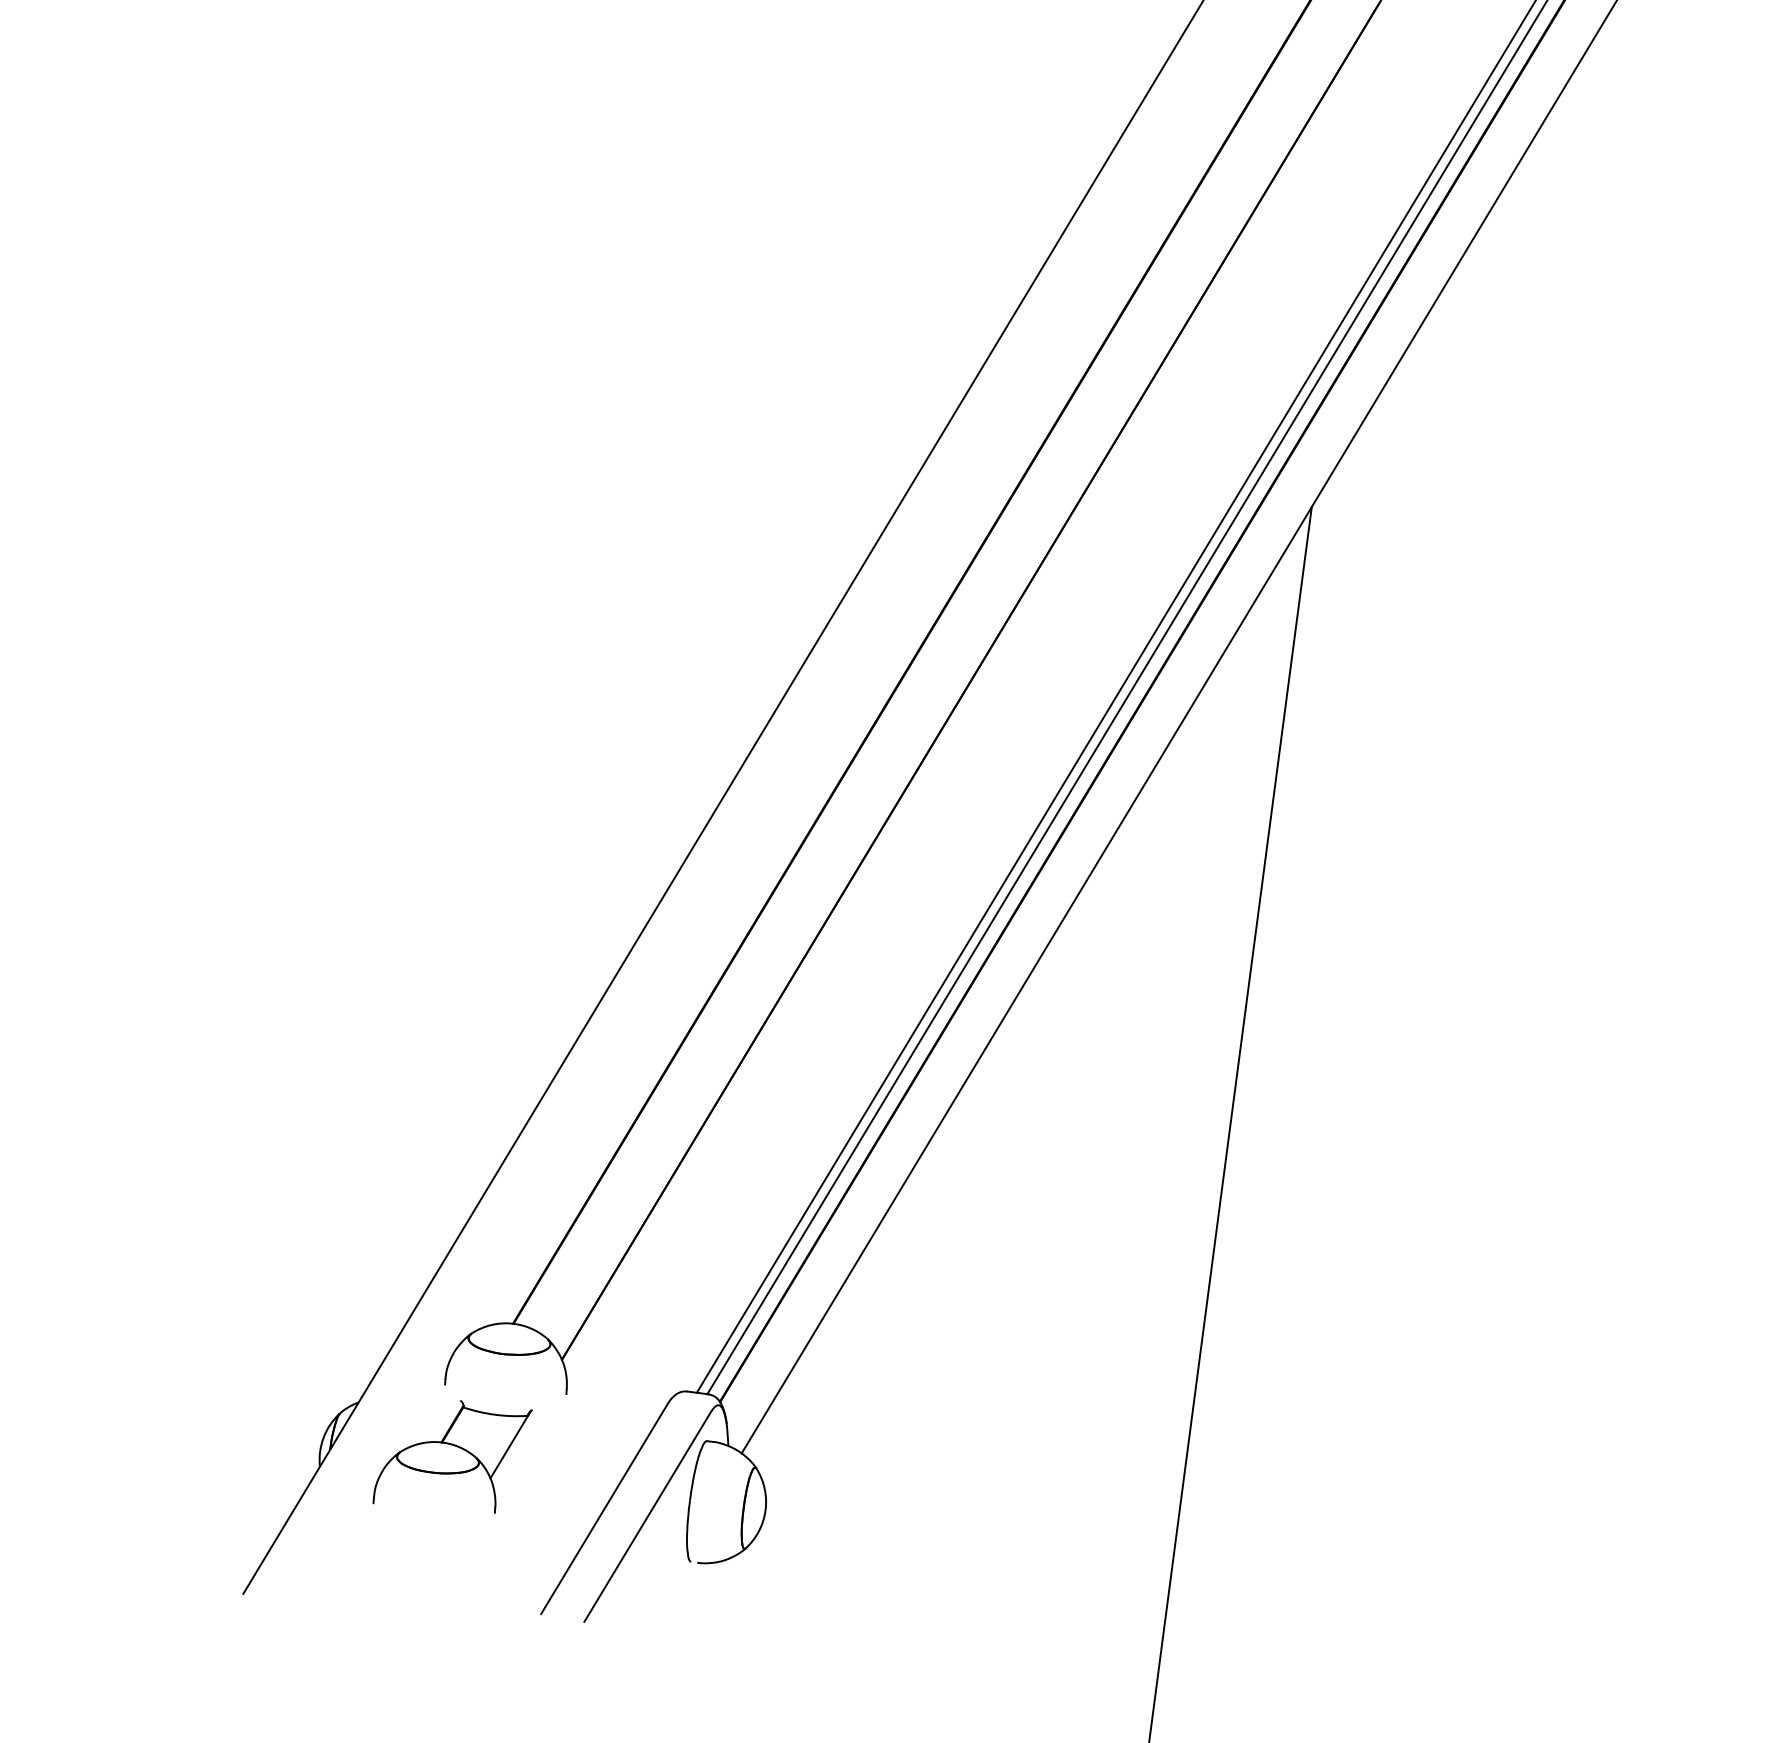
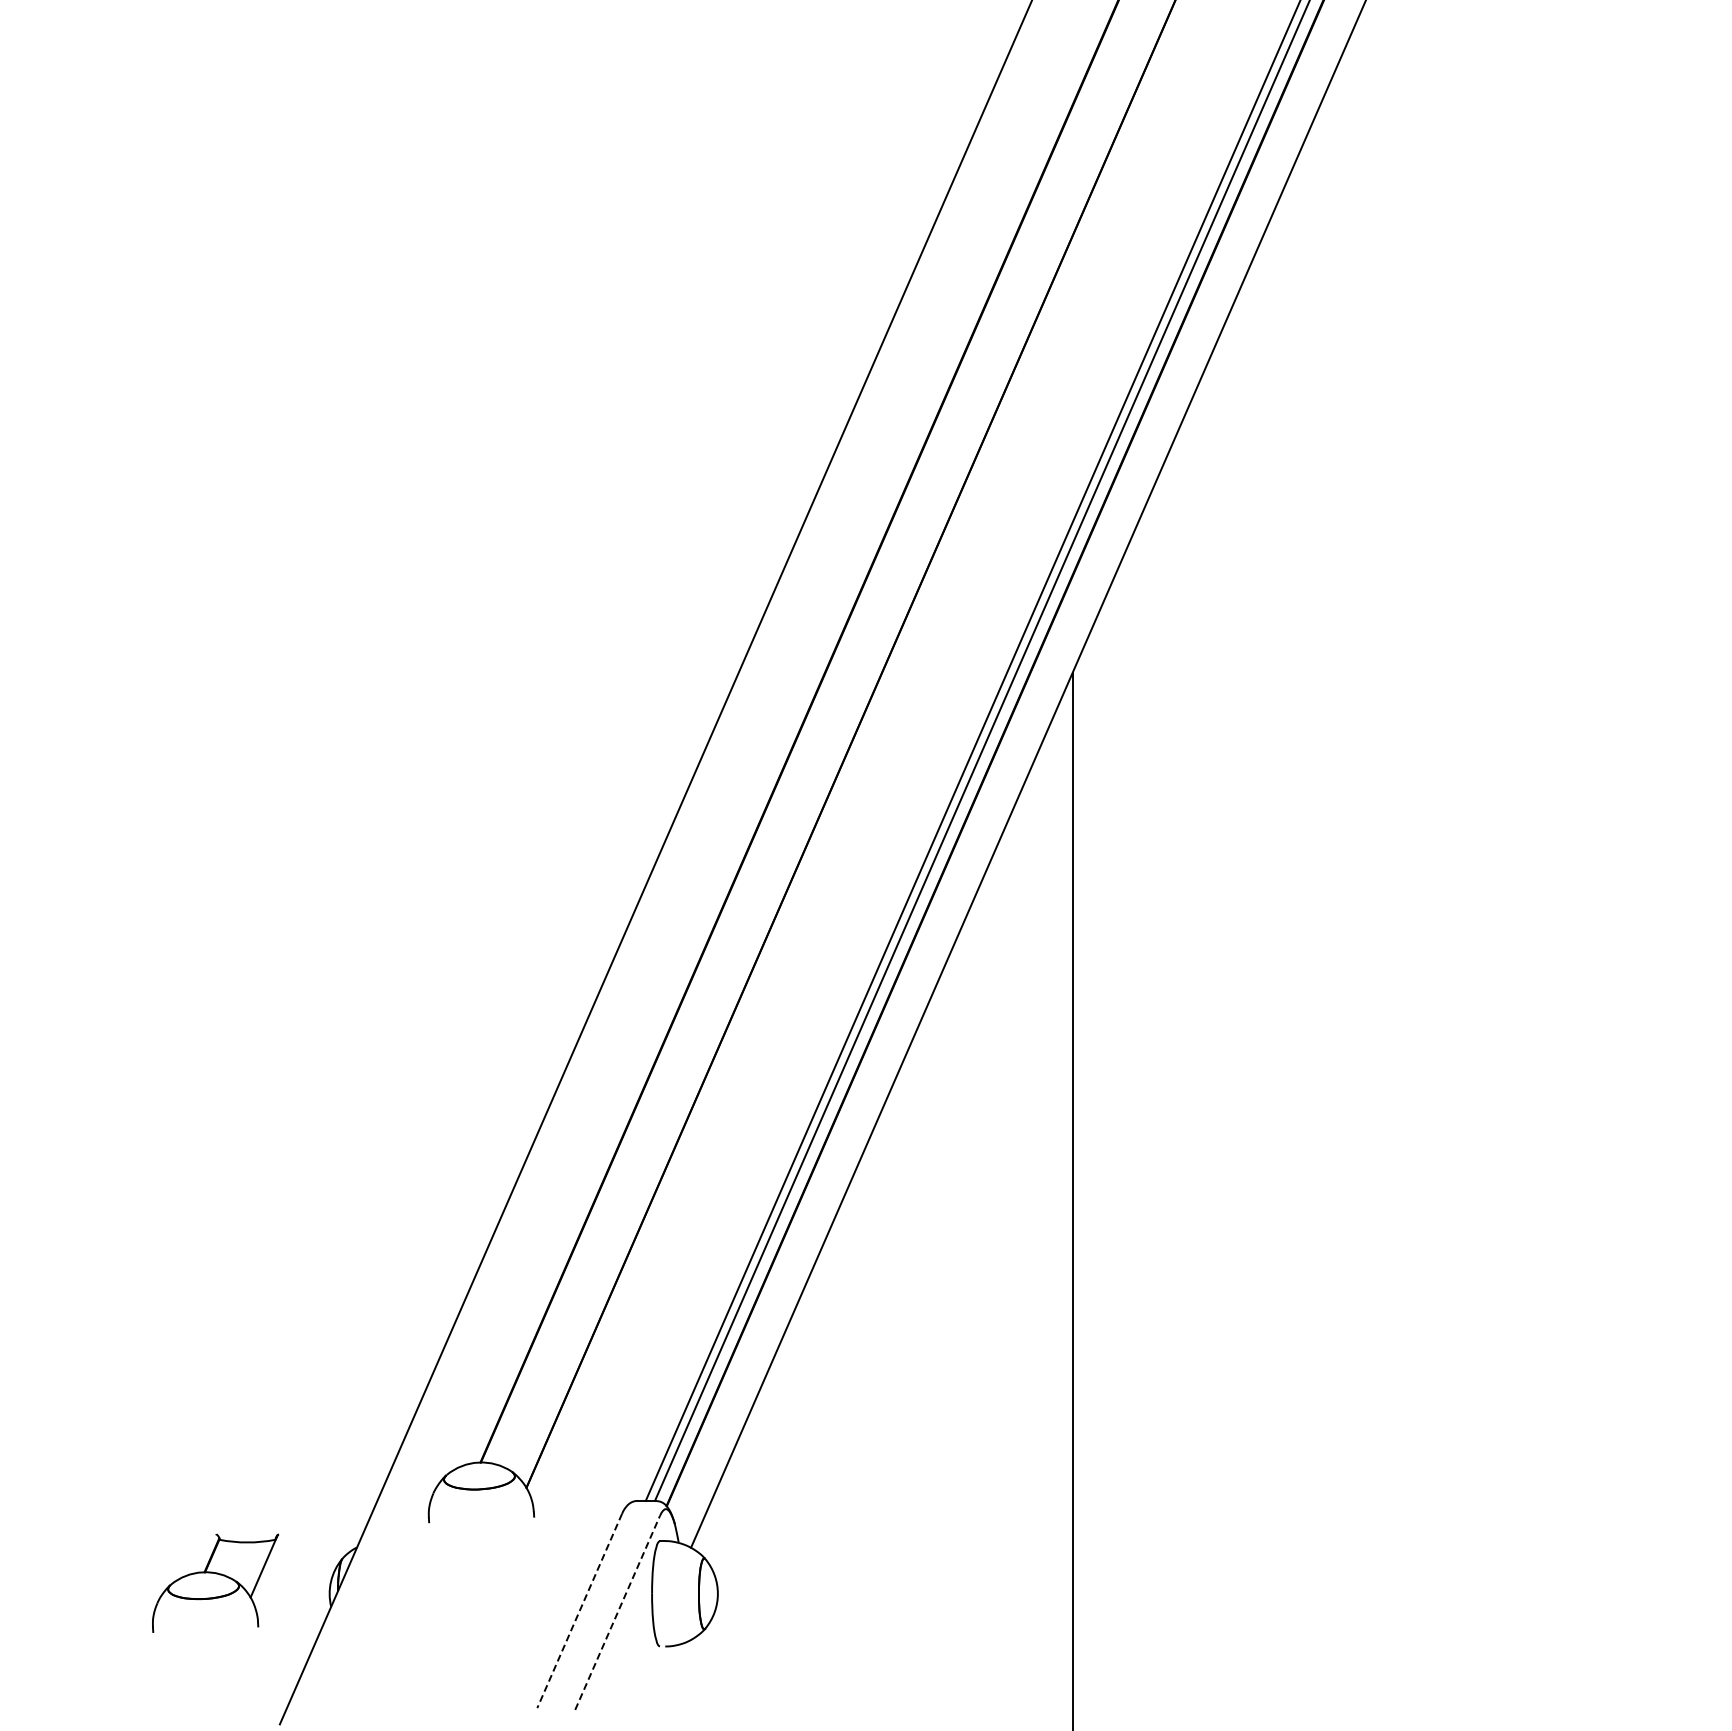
part: (452, 1455) -> (215, 1582), moved
line: (604, 1508) -> (579, 1610), solid -> dashed
line: (647, 1516) -> (617, 1612), solid -> dashed

